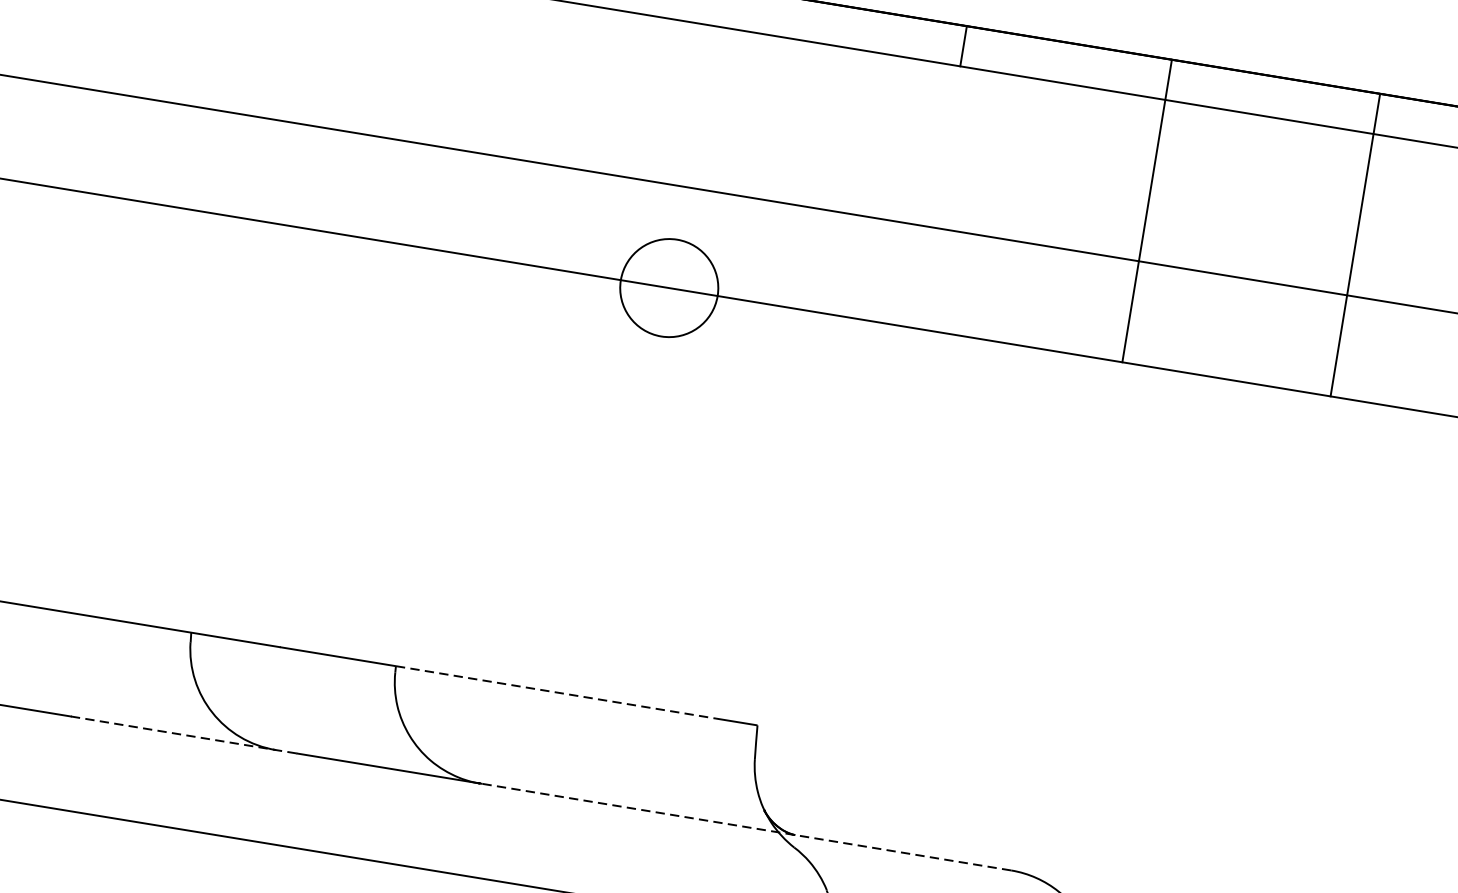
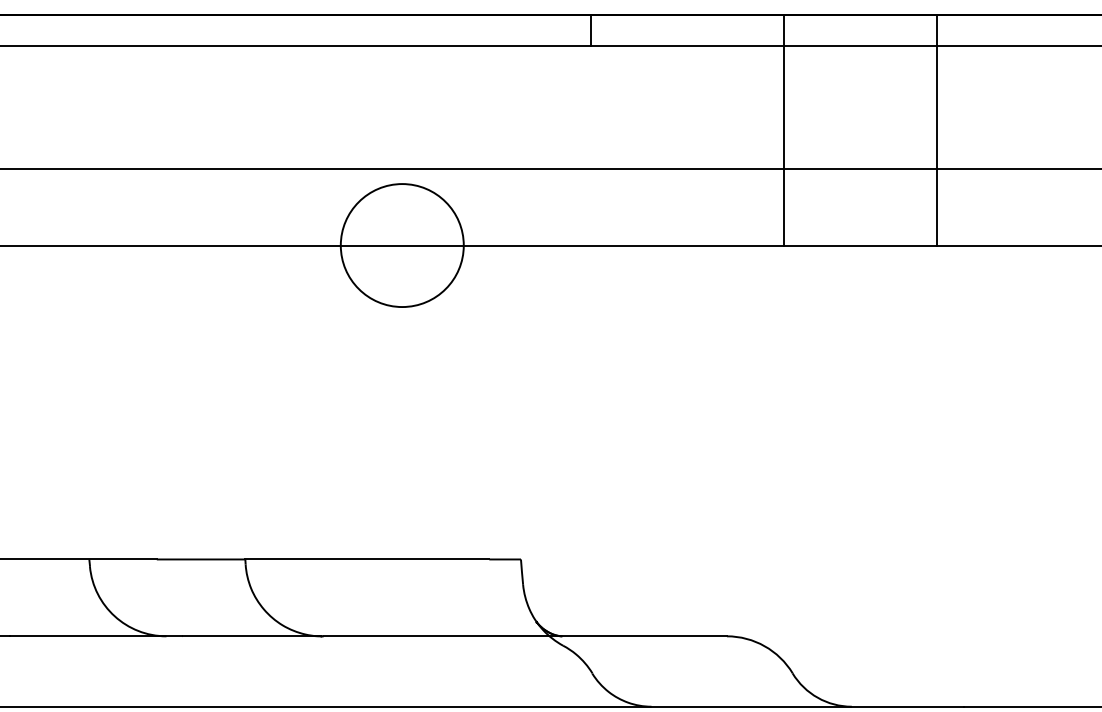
line: (1147, 210) -> (783, 129), moved
line: (1355, 244) -> (937, 129), moved
circle: (668, 287) -> (401, 245), size x1.67
line: (556, 692) -> (367, 559), dashed -> solid
line: (184, 735) -> (96, 636), dashed -> solid
line: (746, 827) -> (525, 636), dashed -> solid

